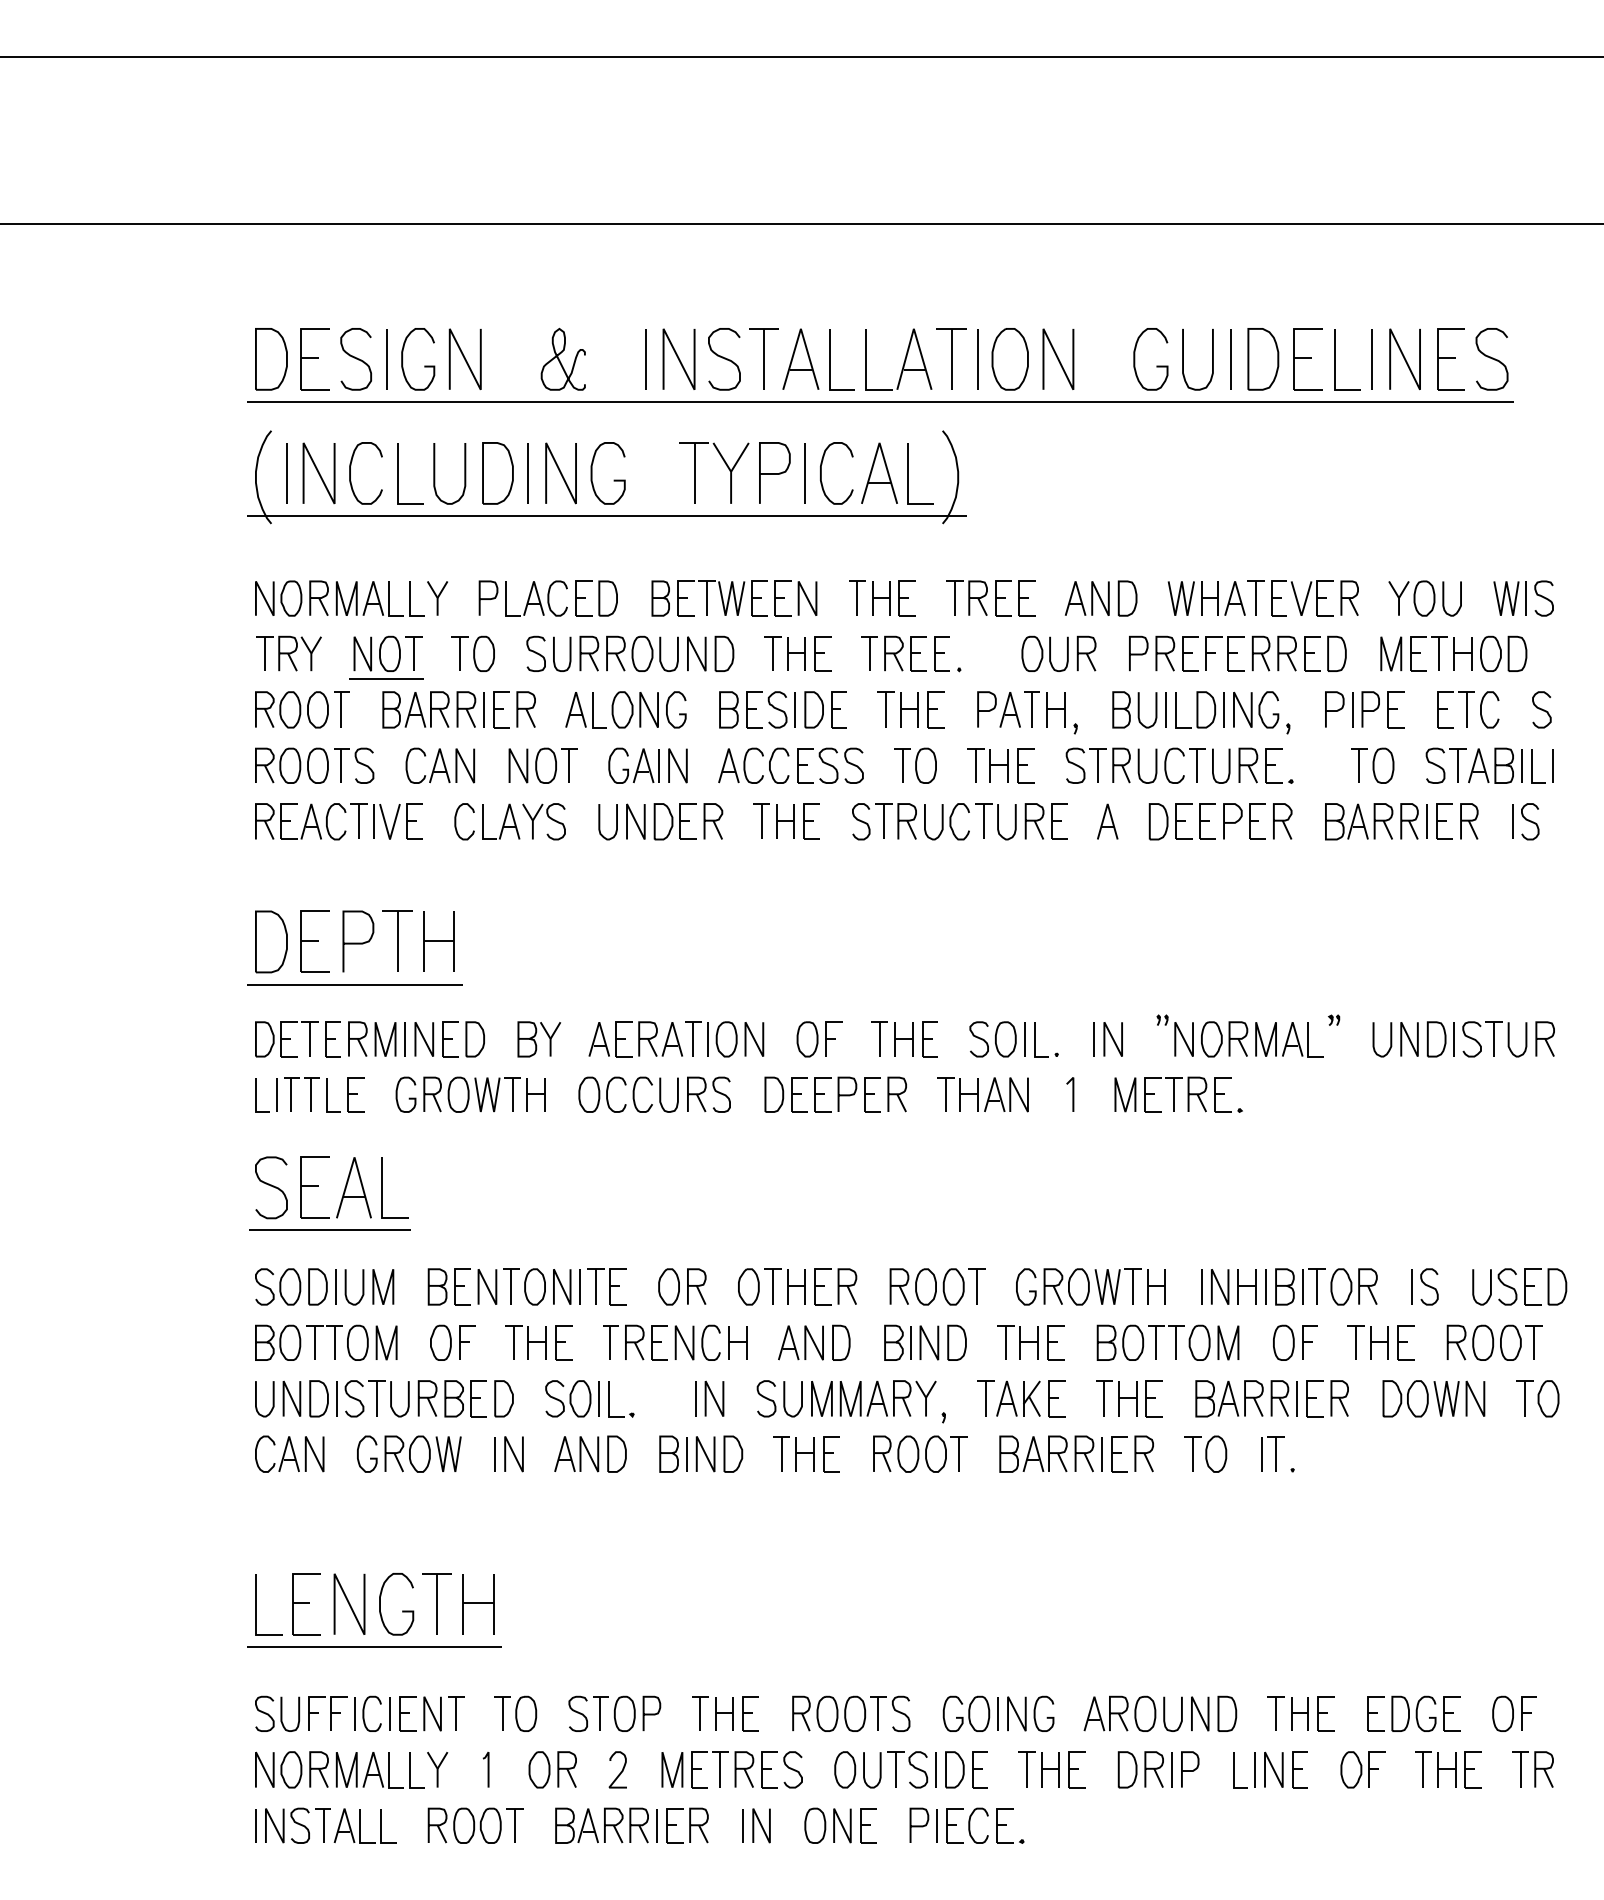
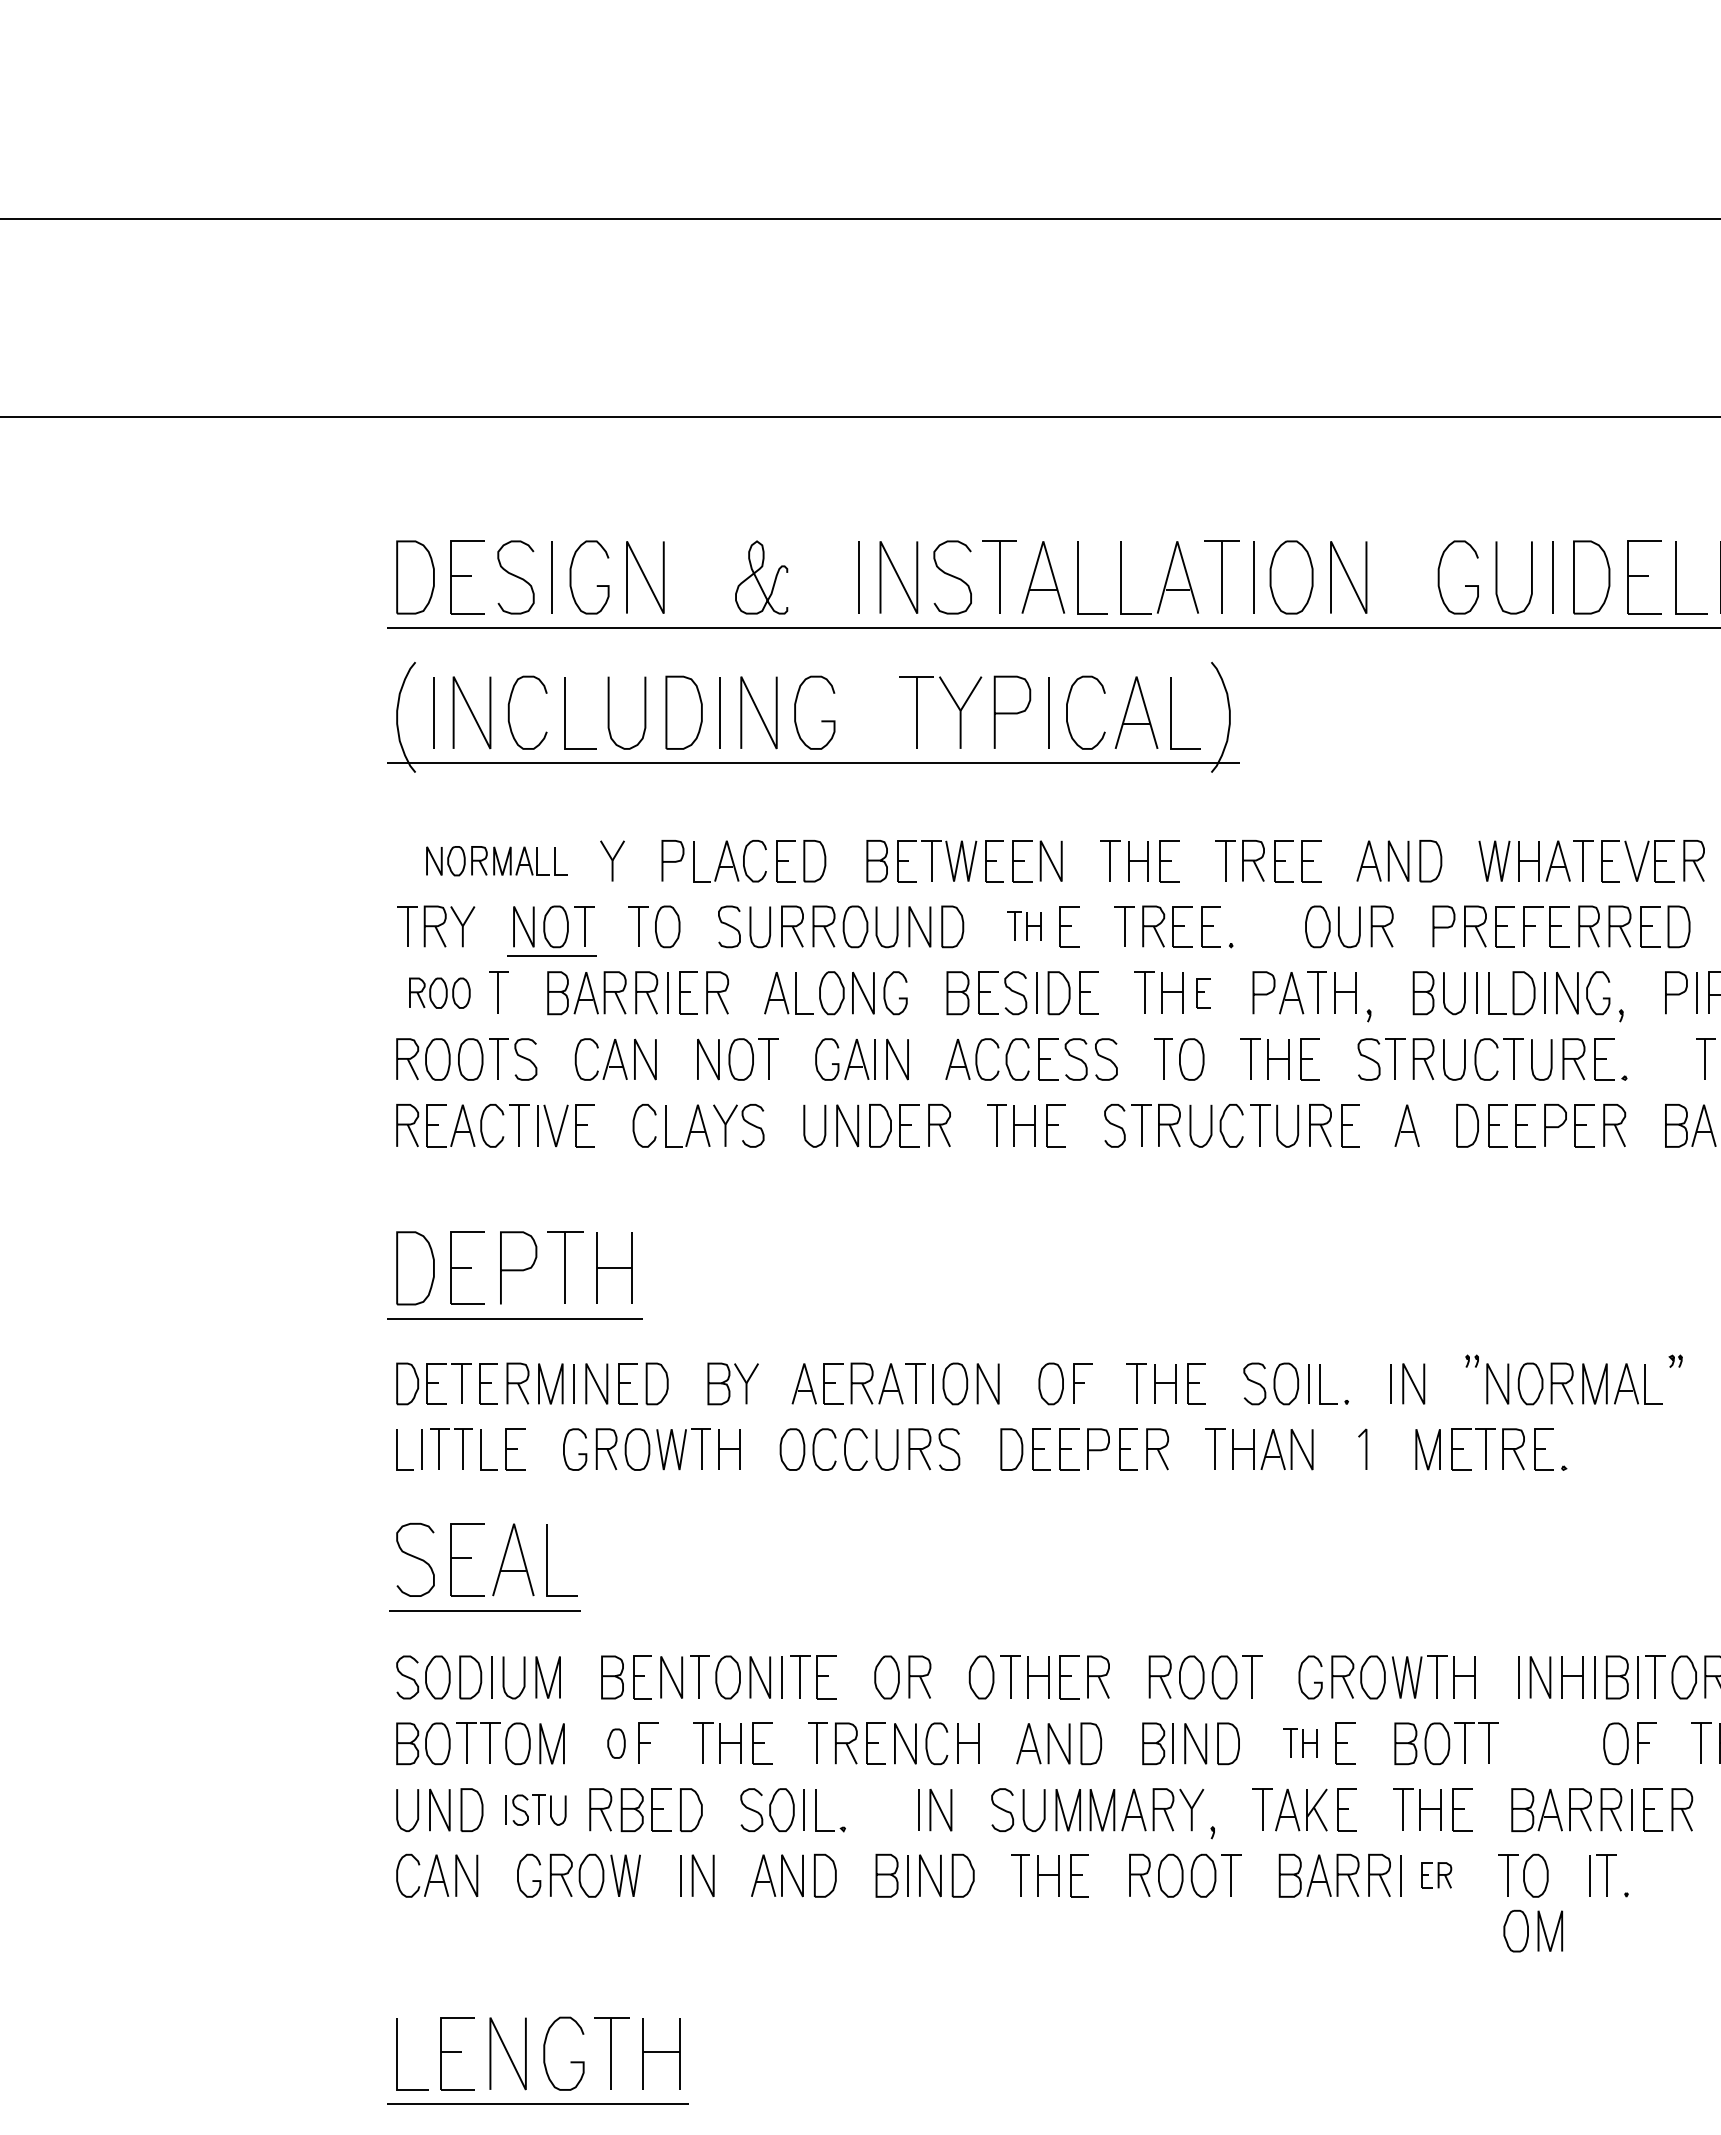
part: (339, 598) -> (496, 861), size x0.7
part: (784, 653) -> (1023, 926), size x0.7
part: (291, 709) -> (439, 992), size x0.7
part: (935, 709) -> (1202, 992), size x0.7
part: (440, 1342) -> (615, 1743), size x0.7
part: (1017, 1342) -> (1300, 1743), size x0.7
part: (1213, 1342) -> (1532, 1930), moved
part: (372, 1398) -> (535, 1809), size x0.7
part: (1132, 1453) -> (1436, 1874), size x0.6

